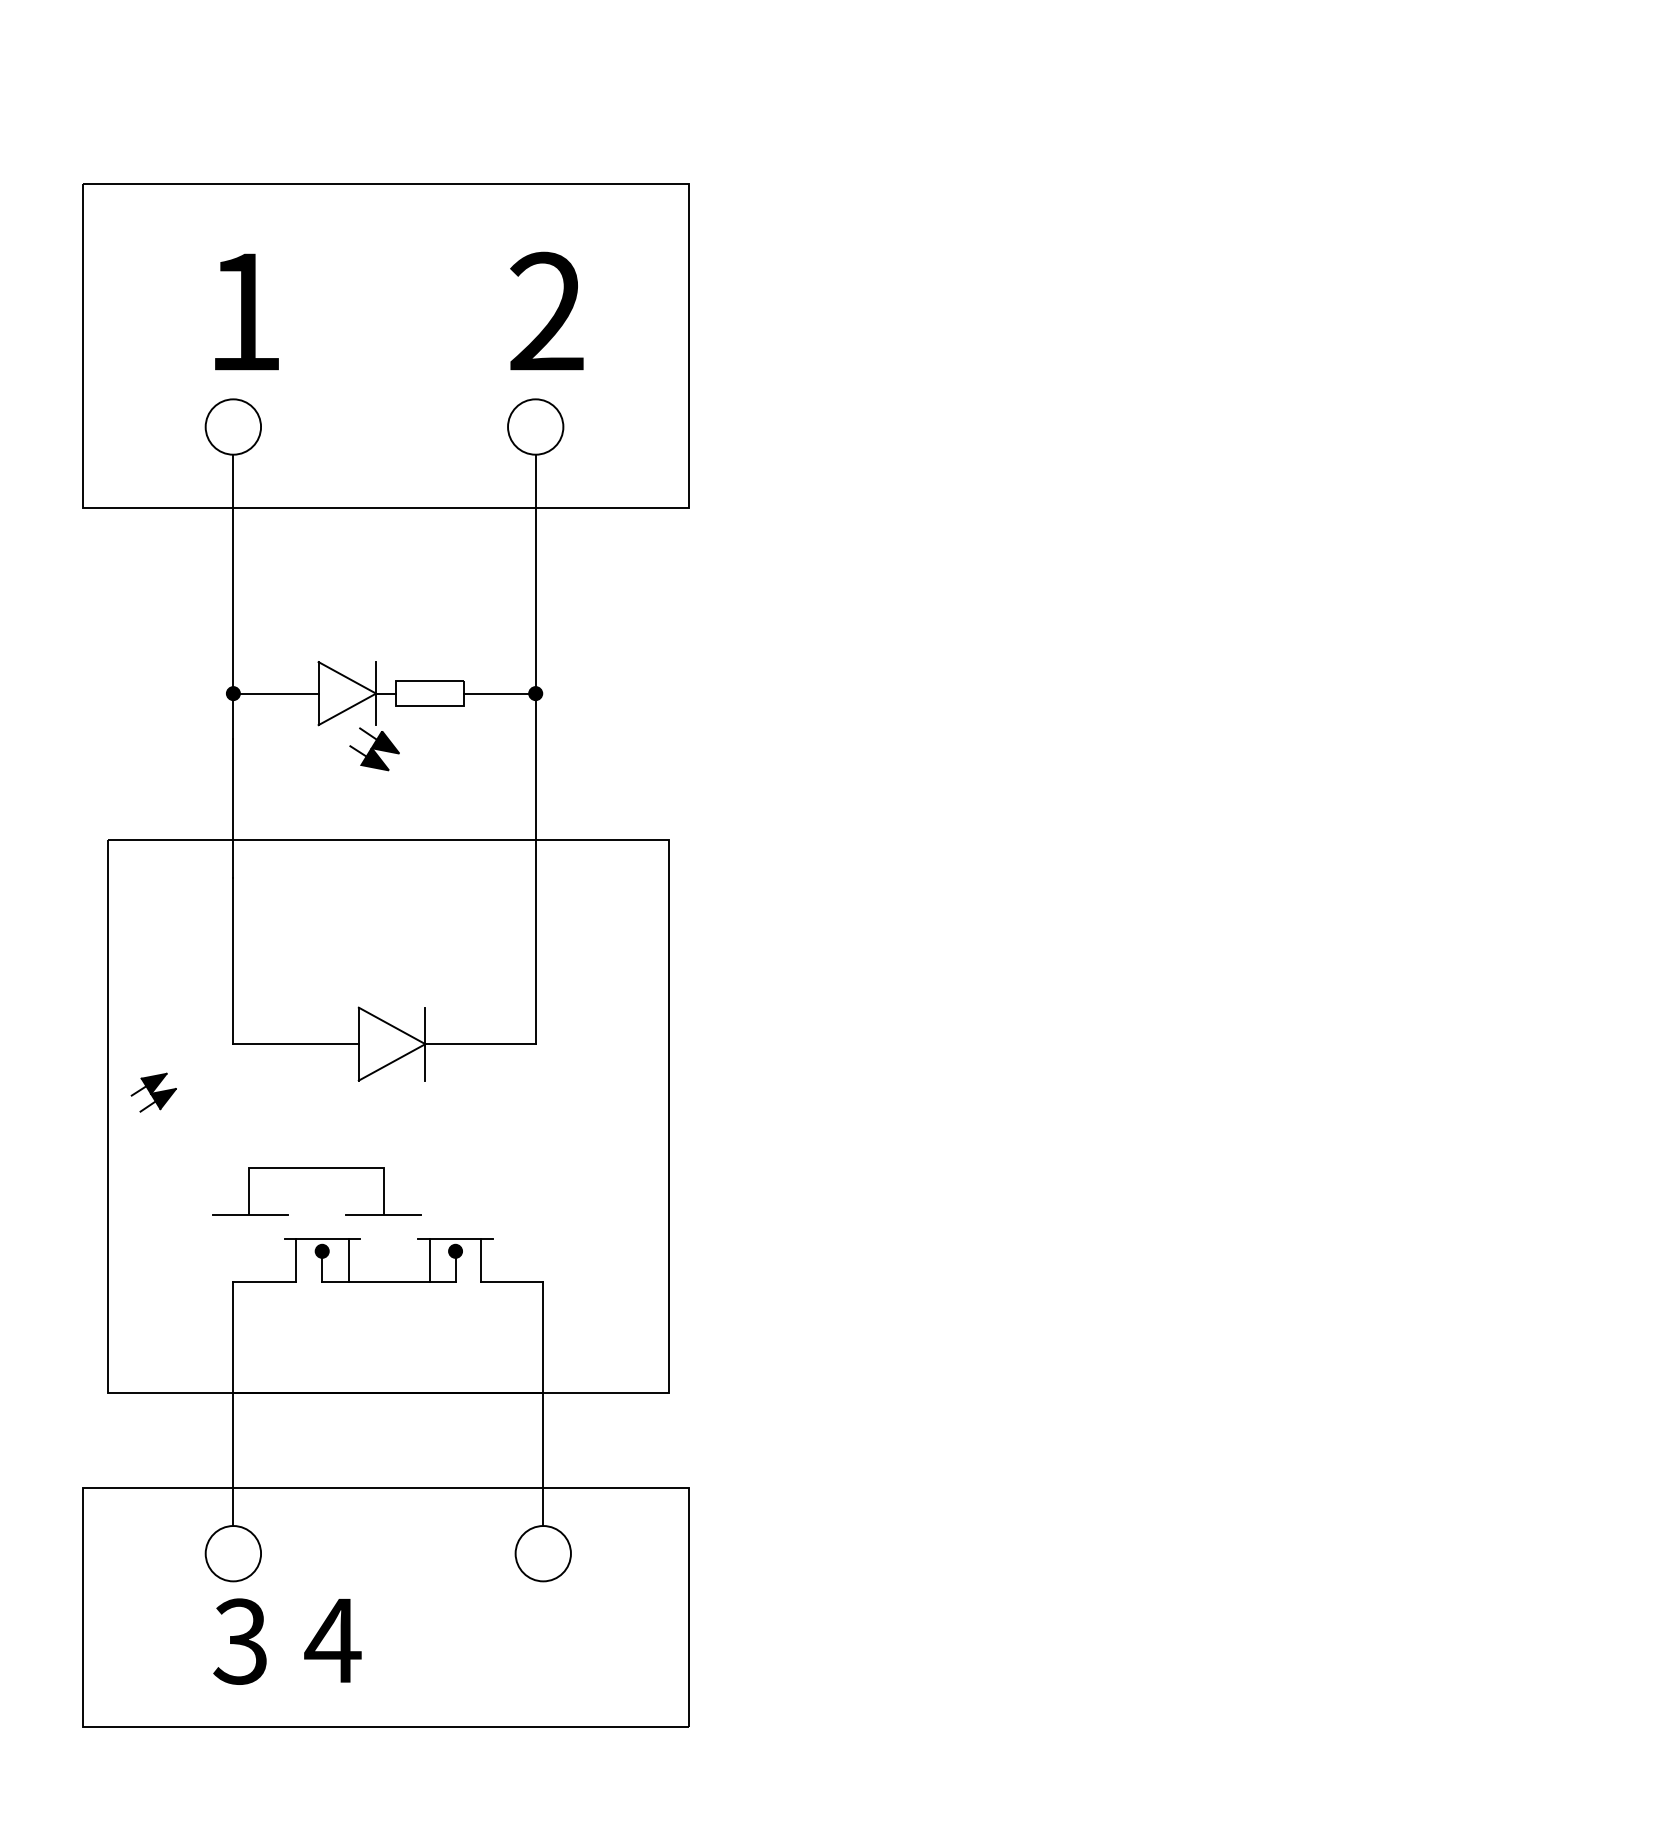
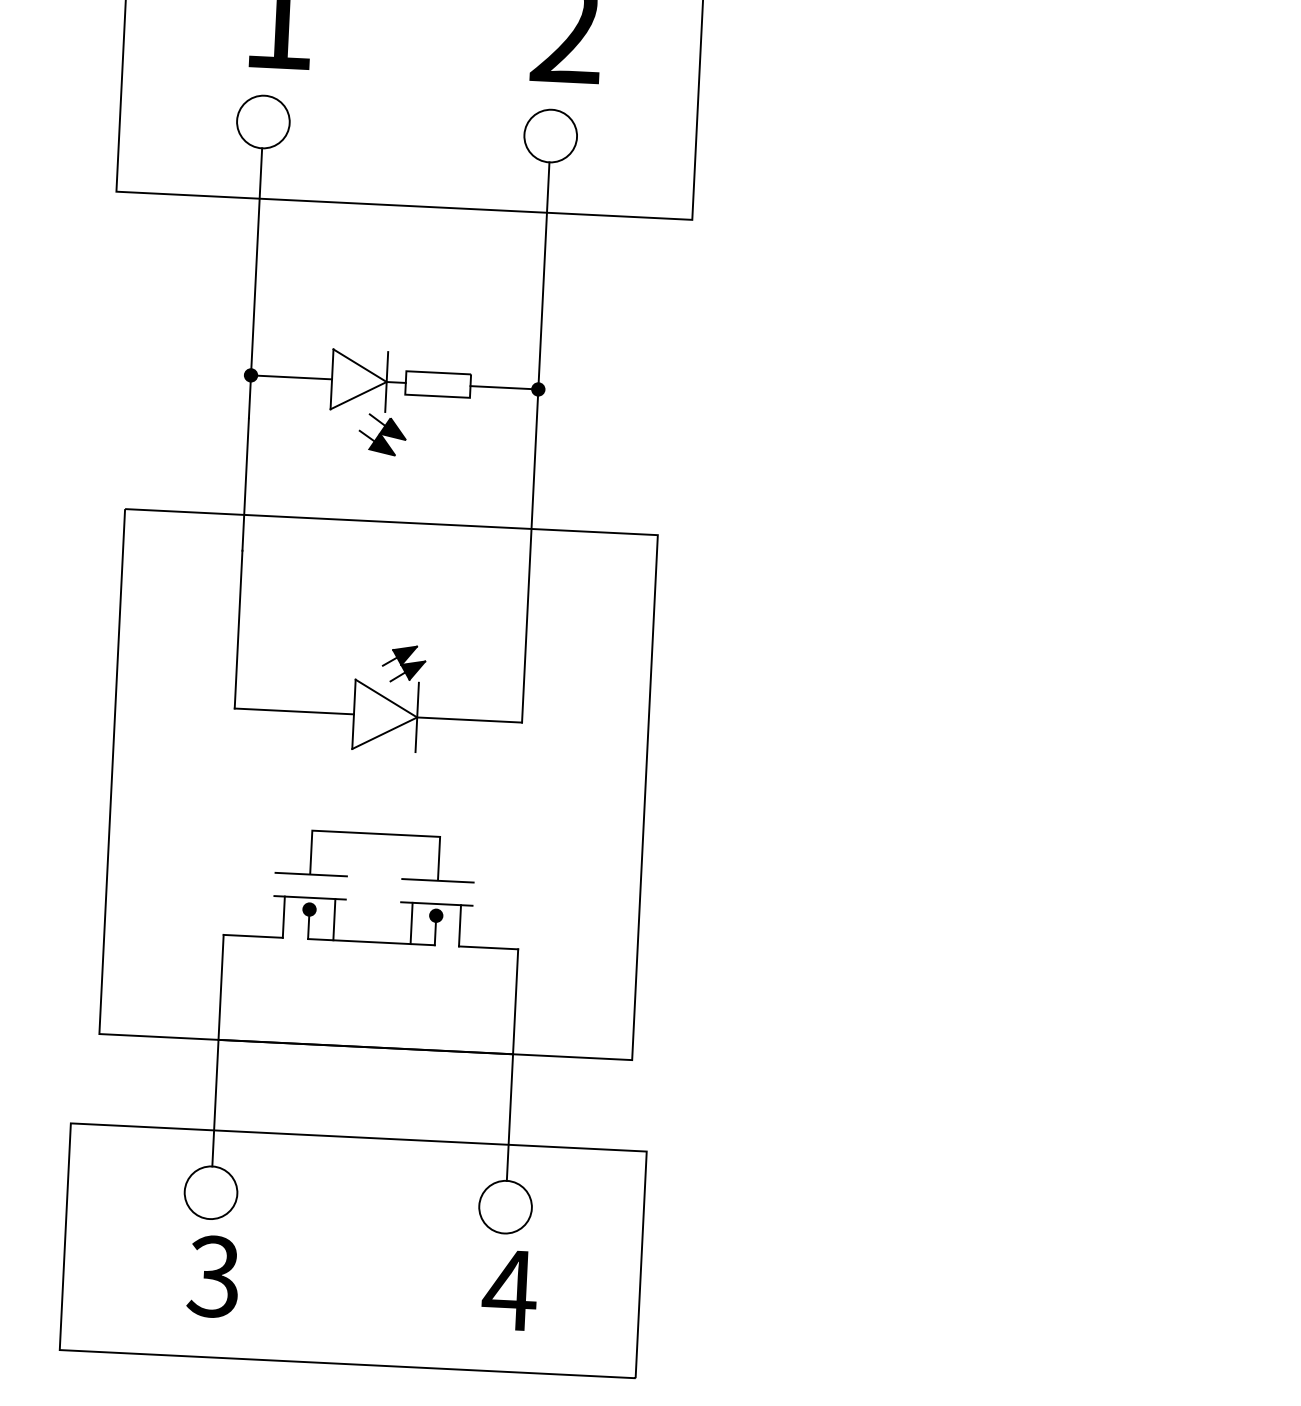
part: (153, 1092) -> (403, 663), moved
part: (316, 1168) -> (376, 833), moved
text: (332, 1640) -> (509, 1290), moved

